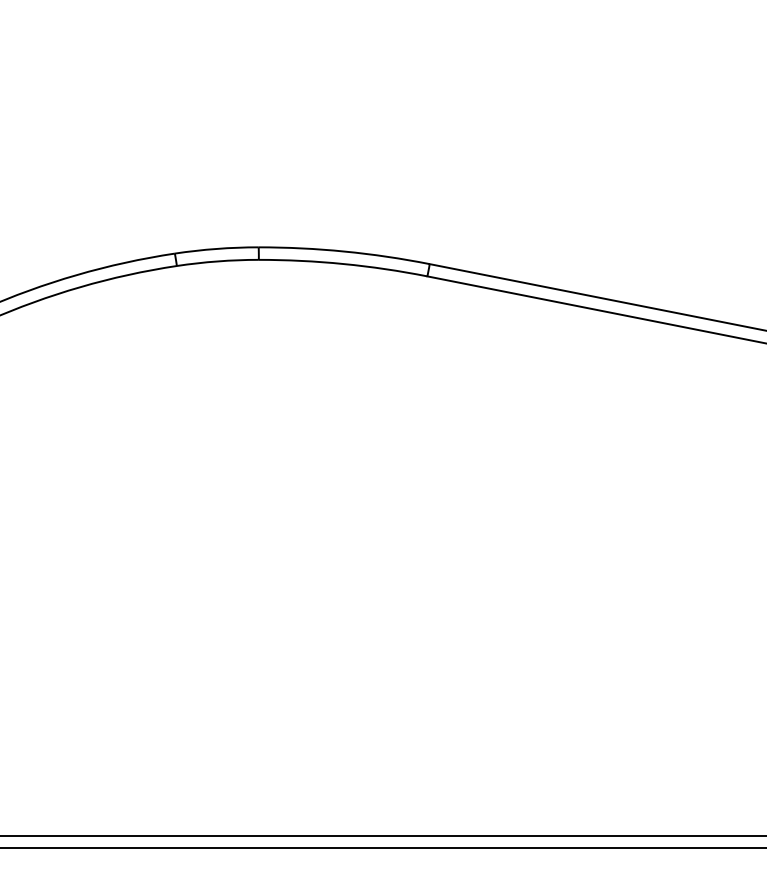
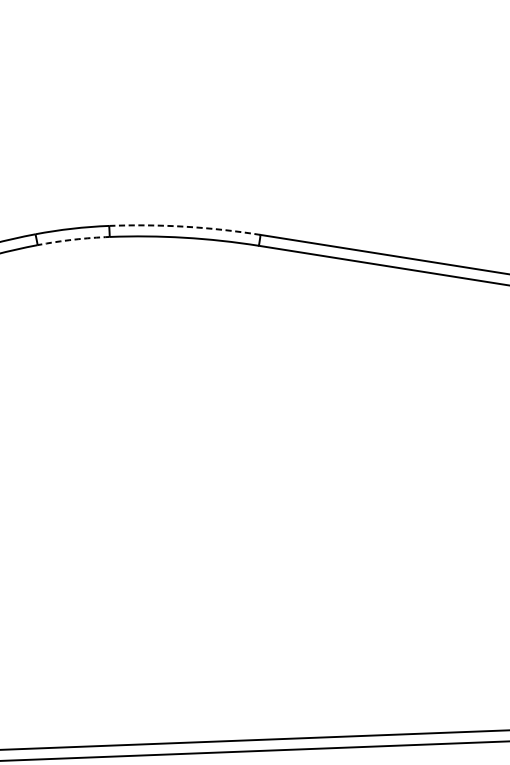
arc: (344, 251) -> (184, 226), solid -> dashed
arc: (217, 261) -> (73, 239), solid -> dashed

